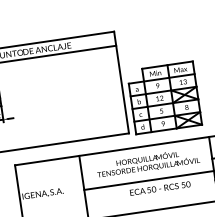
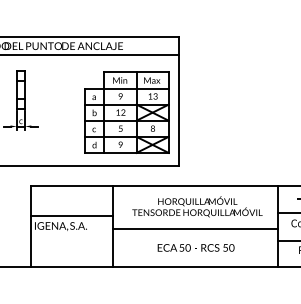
part: (164, 97) -> (126, 112), moved
line: (50, 184) -> (72, 215), added
text: (159, 188) -> (195, 247), moved

